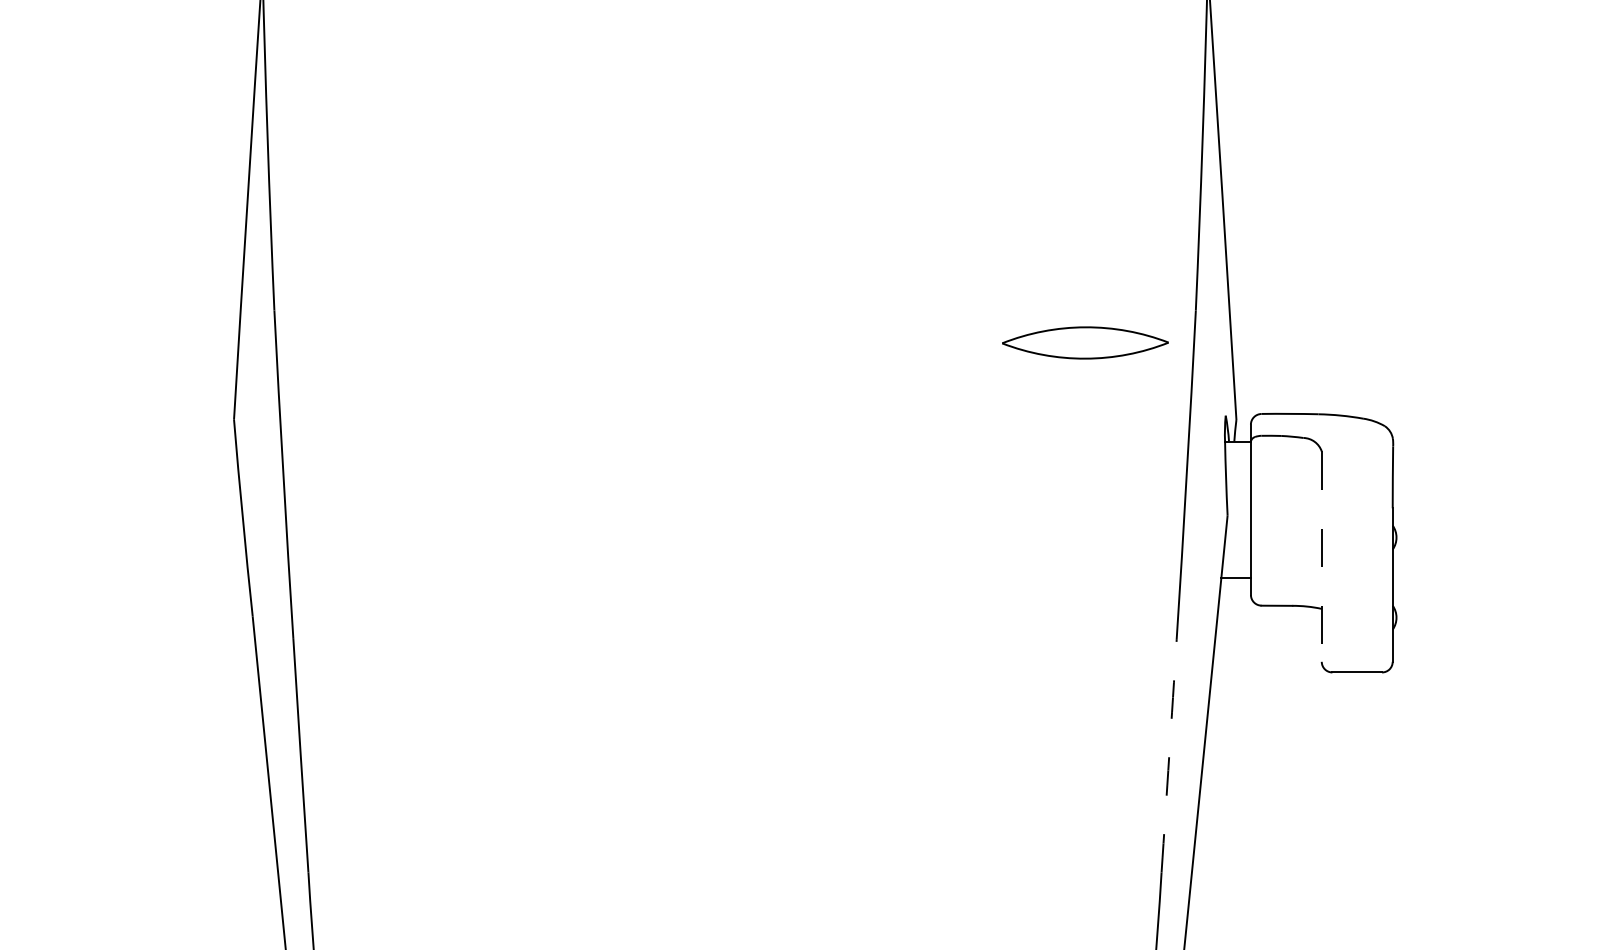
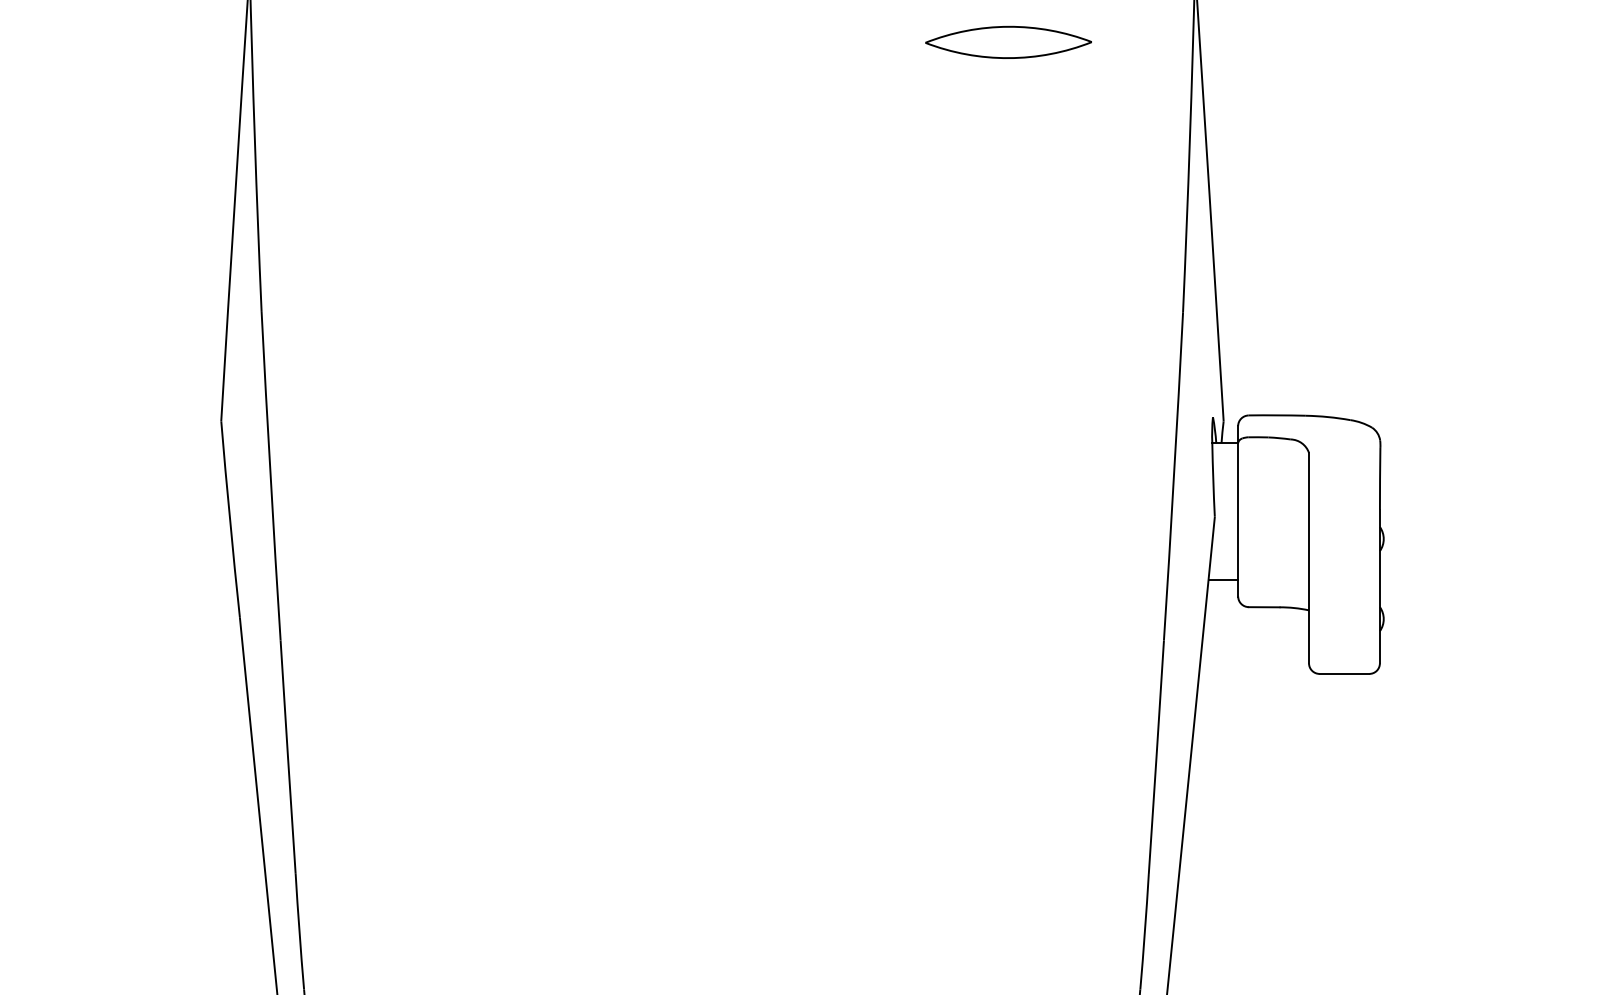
part: (1085, 342) -> (1008, 41), moved
line: (1322, 557) -> (1309, 558), dashed -> solid
arc: (1169, 756) -> (1156, 757), dashed -> solid

